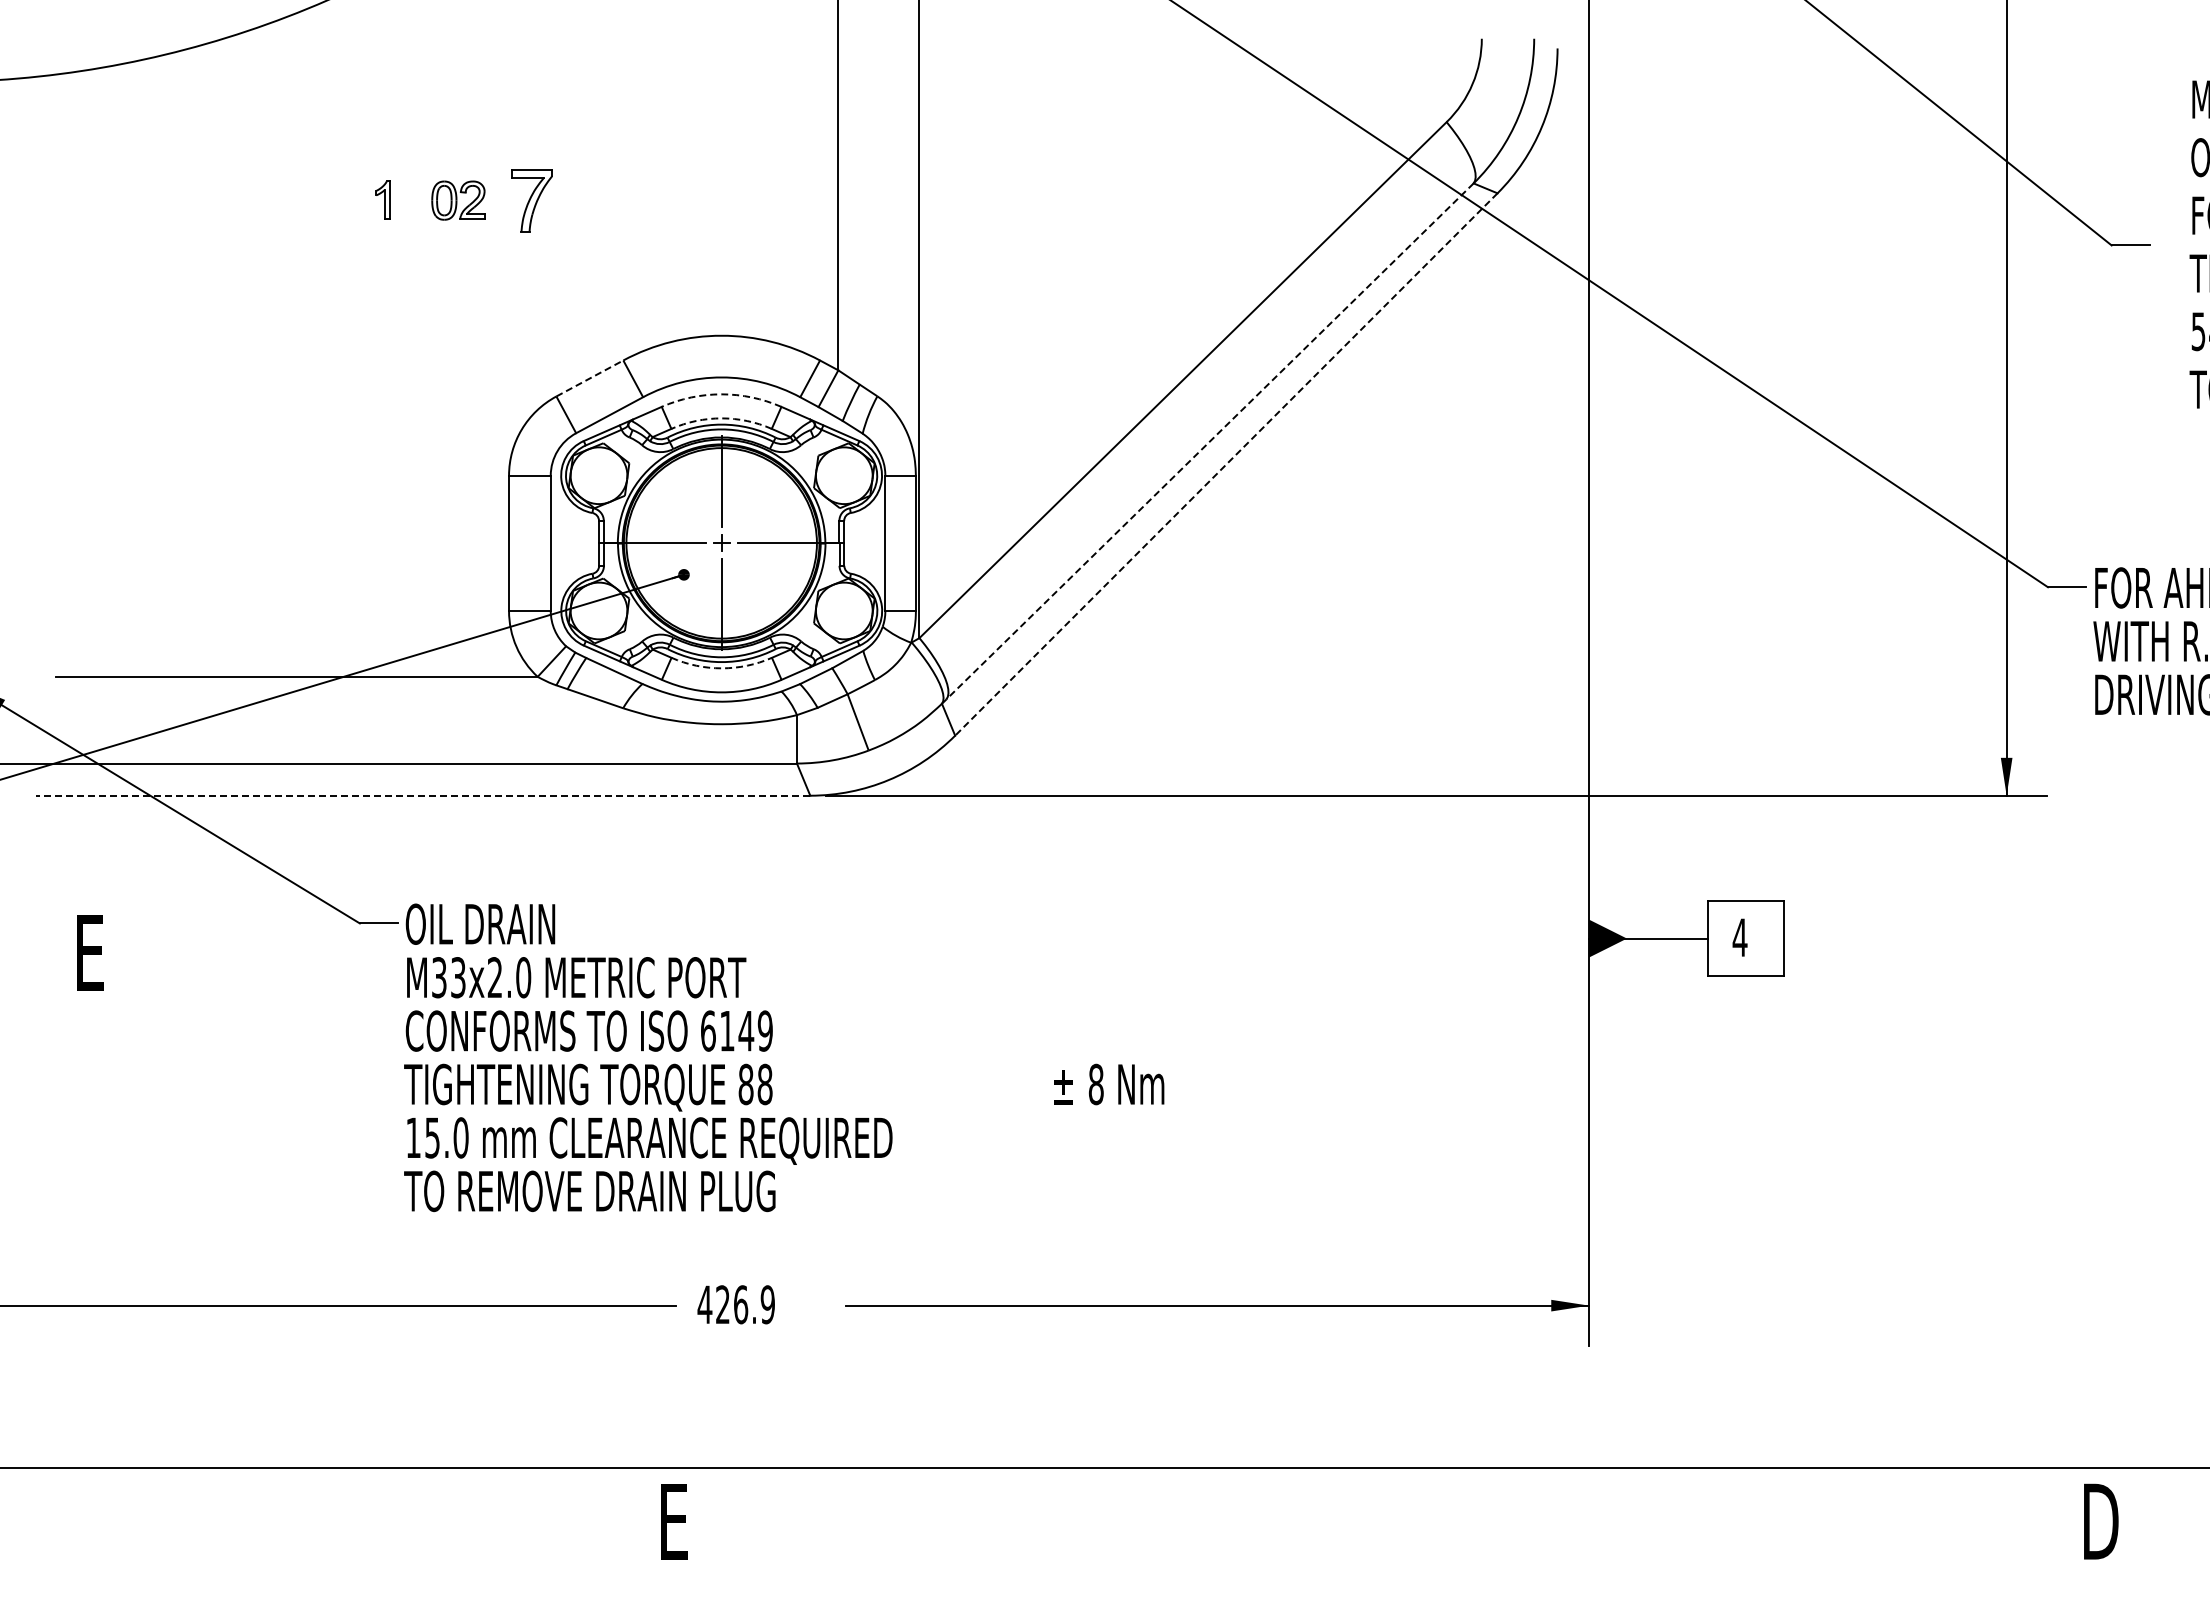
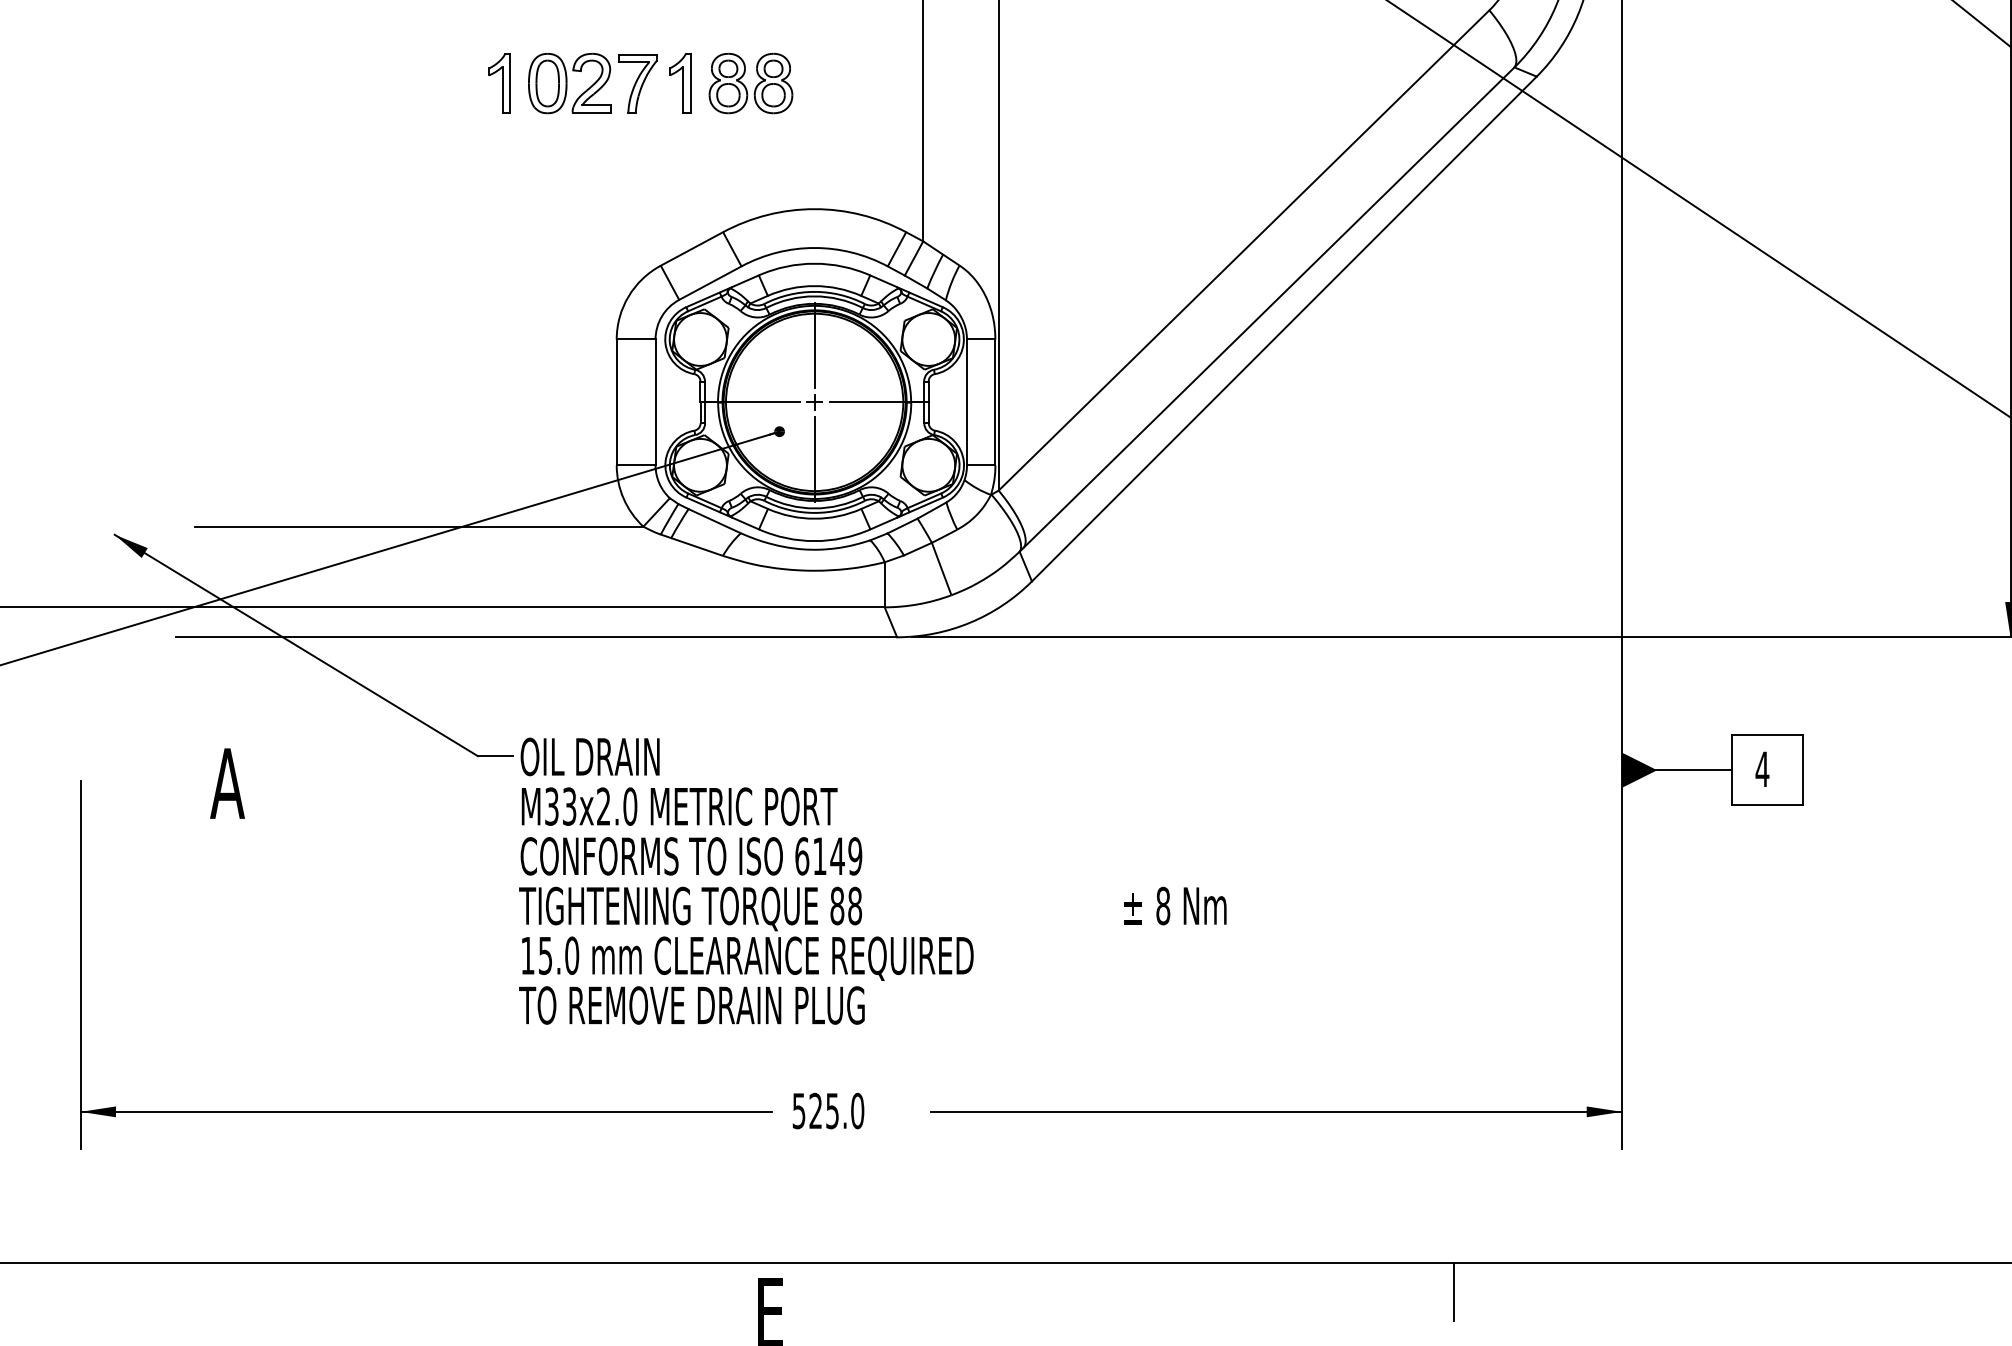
part: (382, 200) -> (498, 83), size x1.67
part: (458, 200) -> (569, 83), size x1.67
part: (577, 200) -> (680, 83), added
part: (659, 202) -> (756, 85), added
line: (590, 378) -> (692, 248), dashed -> solid
arc: (721, 394) -> (814, 263), dashed -> solid
arc: (721, 418) -> (814, 286), dashed -> solid
line: (1210, 441) -> (1269, 307), dashed -> solid
line: (1226, 464) -> (1284, 329), dashed -> solid
arc: (721, 668) -> (814, 518), dashed -> solid
line: (422, 795) -> (536, 637), dashed -> solid
text: (90, 952) -> (227, 783), E -> A
text: (735, 1304) -> (827, 1110), 426.9 -> 525.0
line: (1408, 1498) -> (1453, 1291), added

